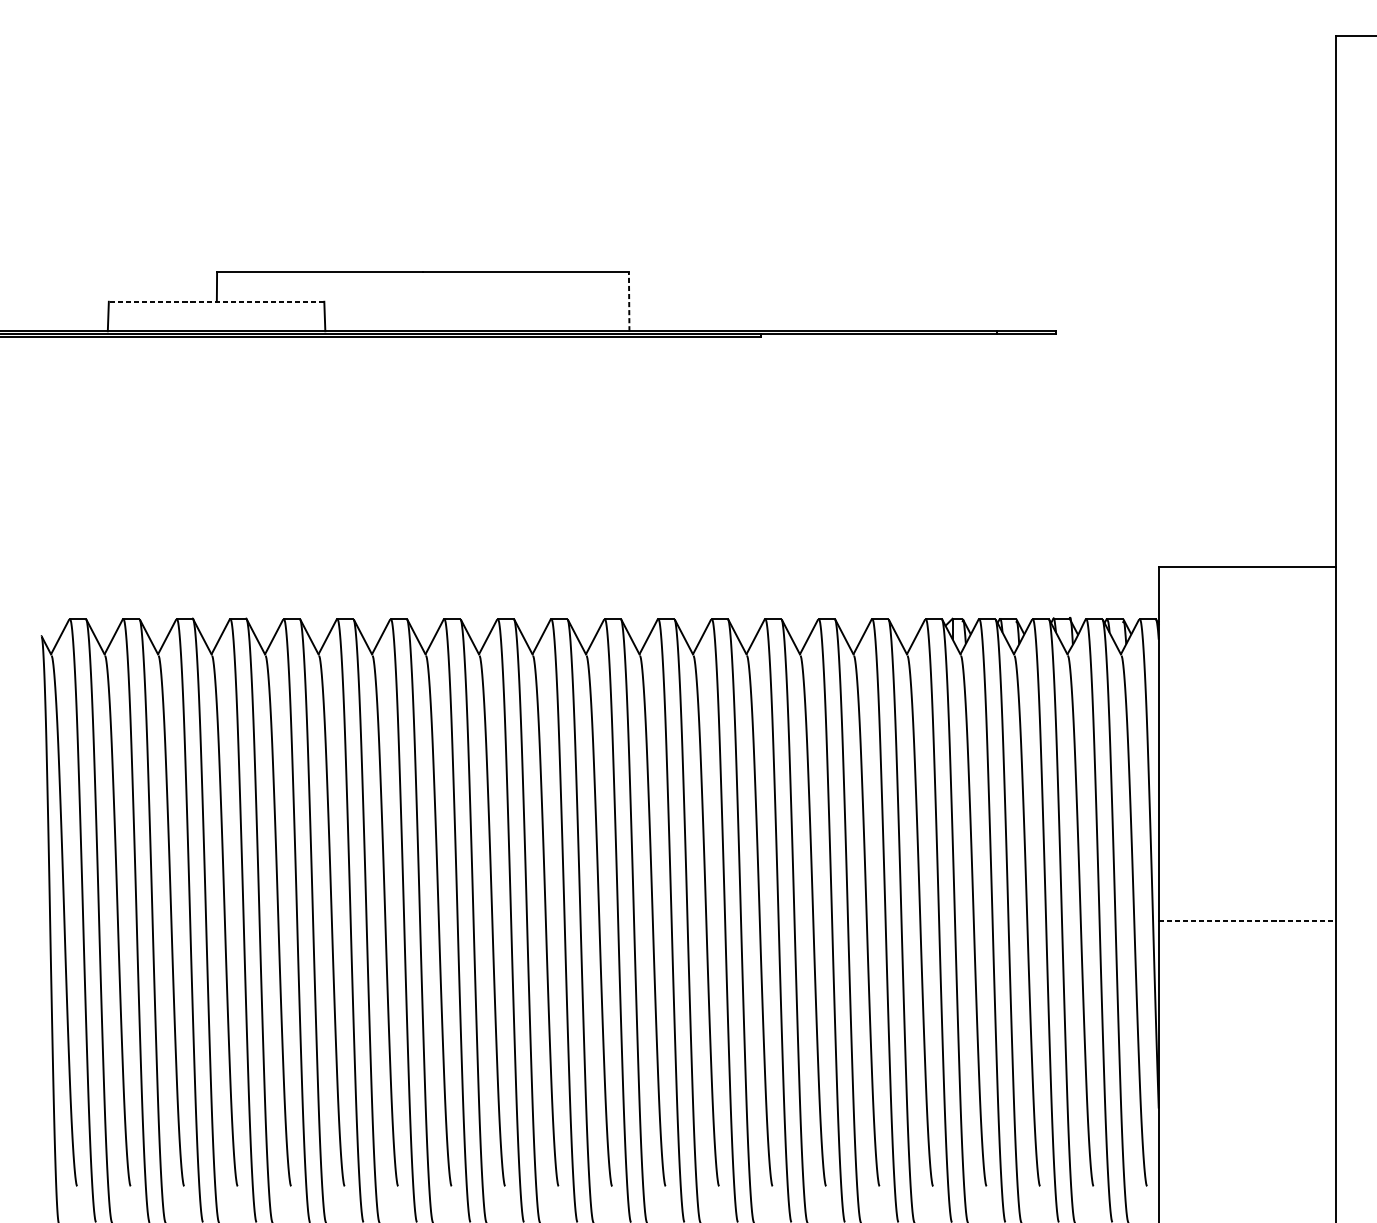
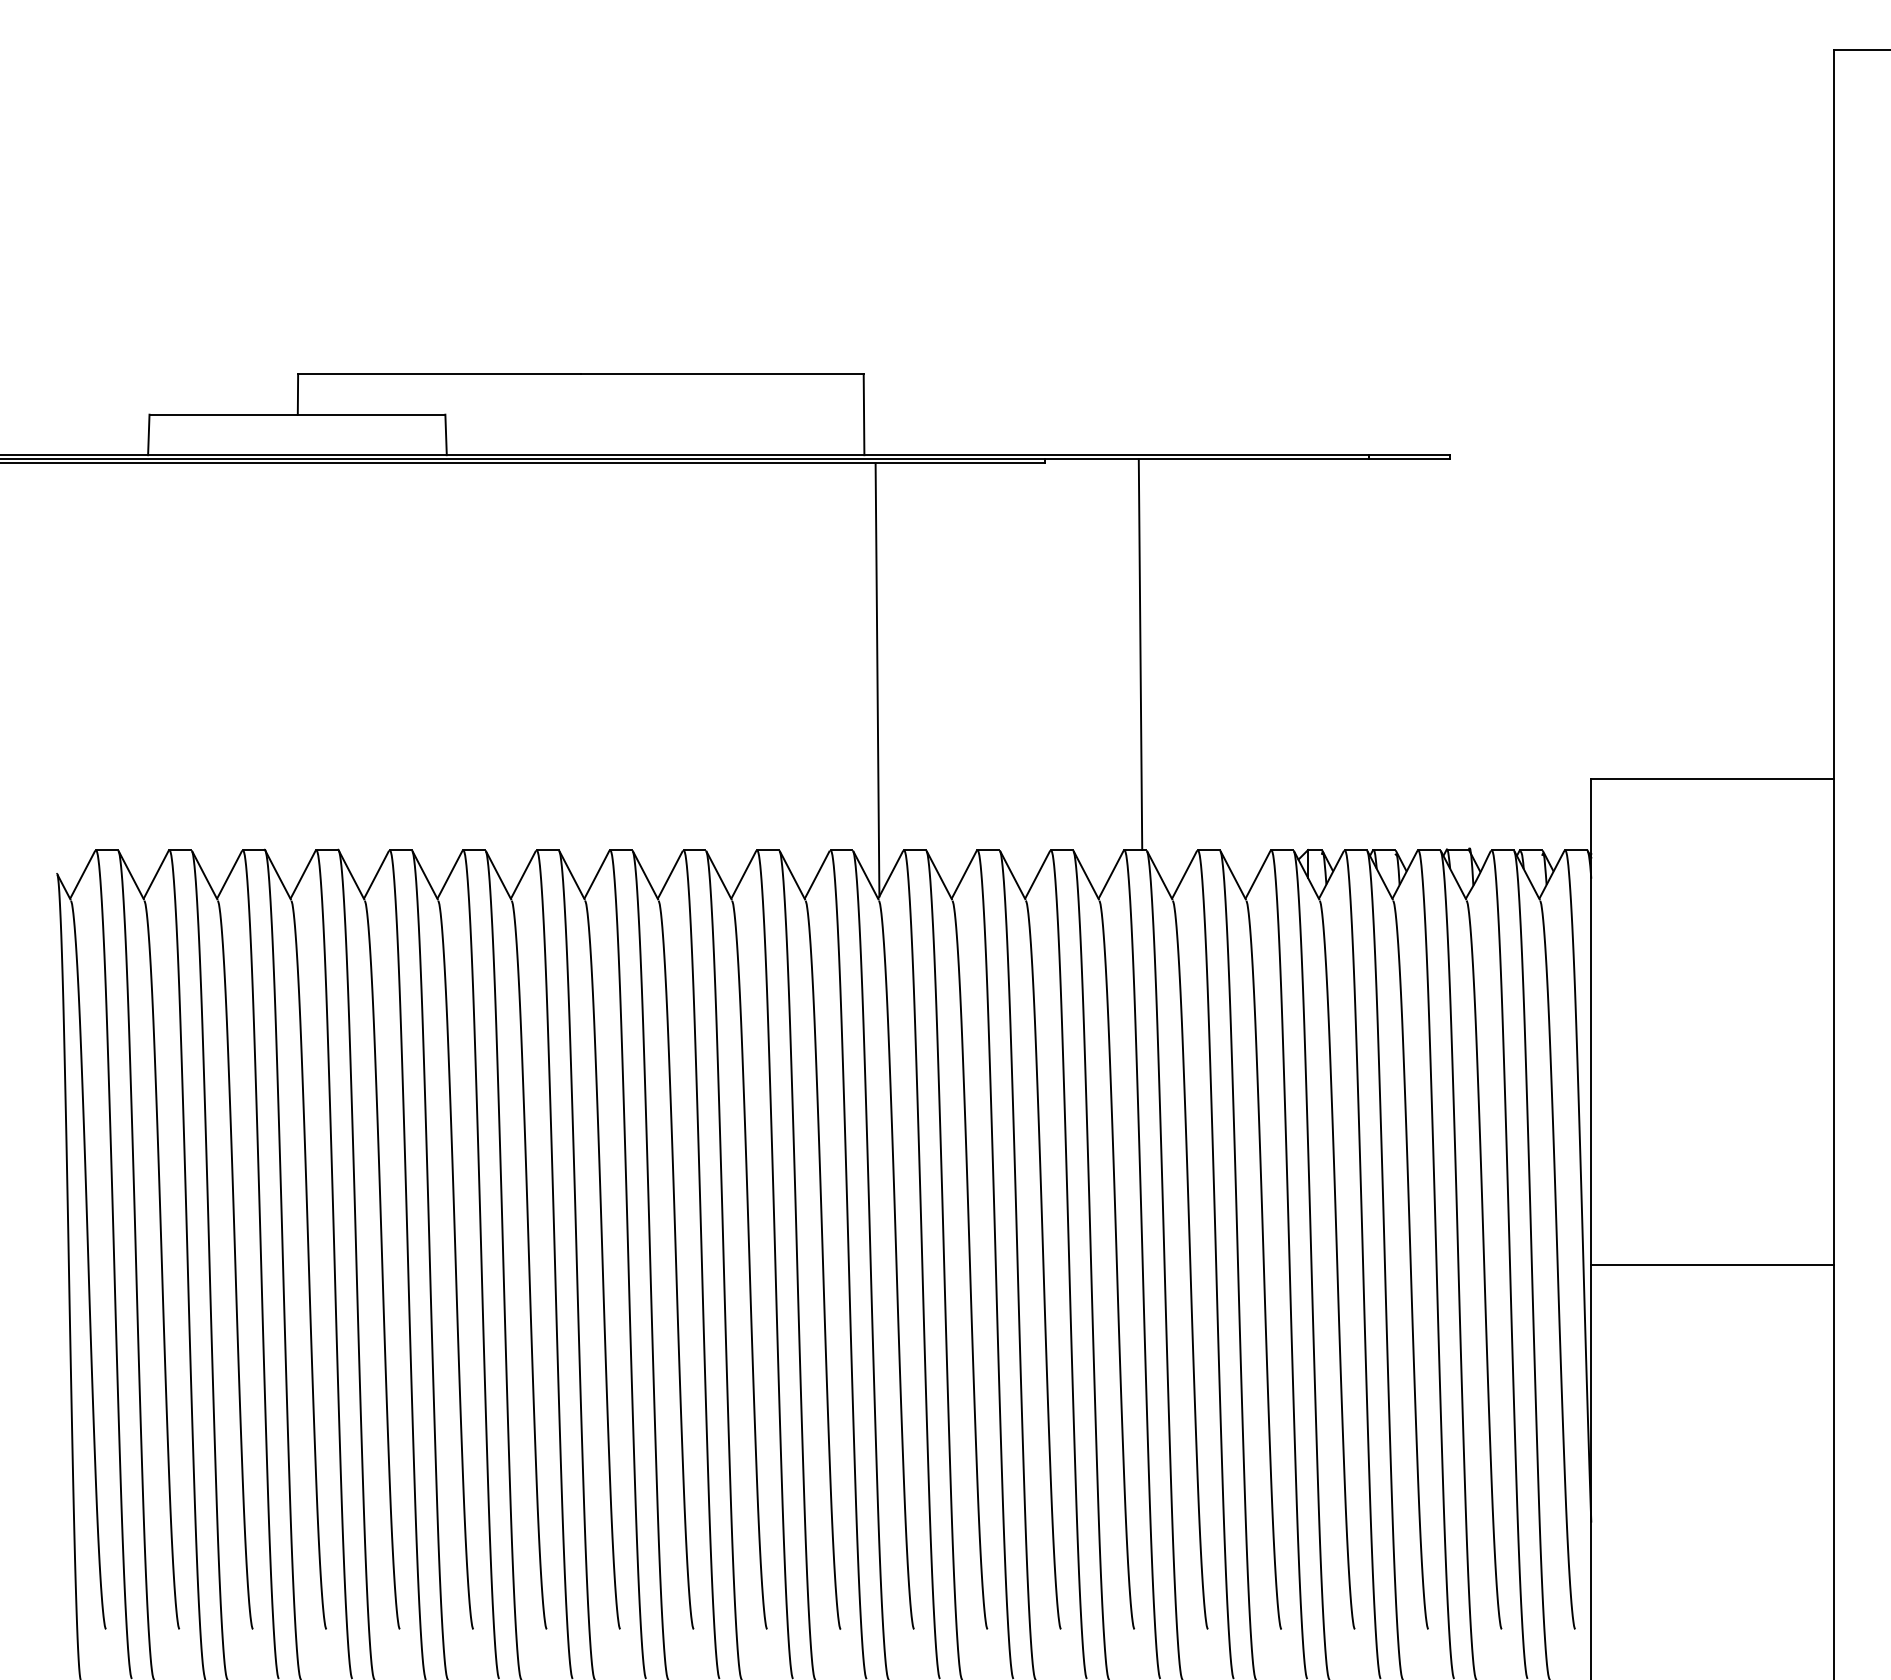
line: (216, 301) -> (297, 414), dashed -> solid
line: (629, 301) -> (864, 414), dashed -> solid
line: (830, 476) -> (1140, 654), added
line: (638, 494) -> (877, 679), added
line: (1247, 921) -> (1713, 1265), dashed -> solid

